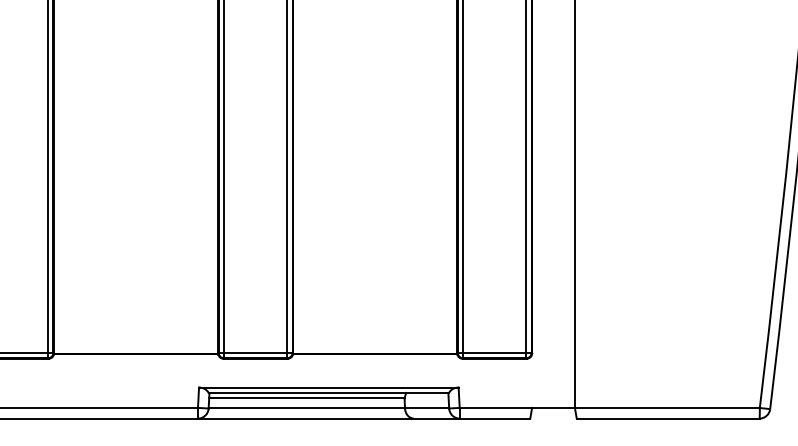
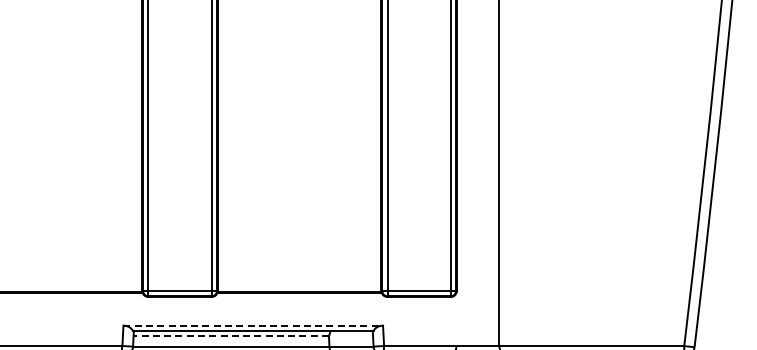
line: (328, 387) -> (252, 325), solid -> dashed
line: (306, 398) -> (230, 336), solid -> dashed

